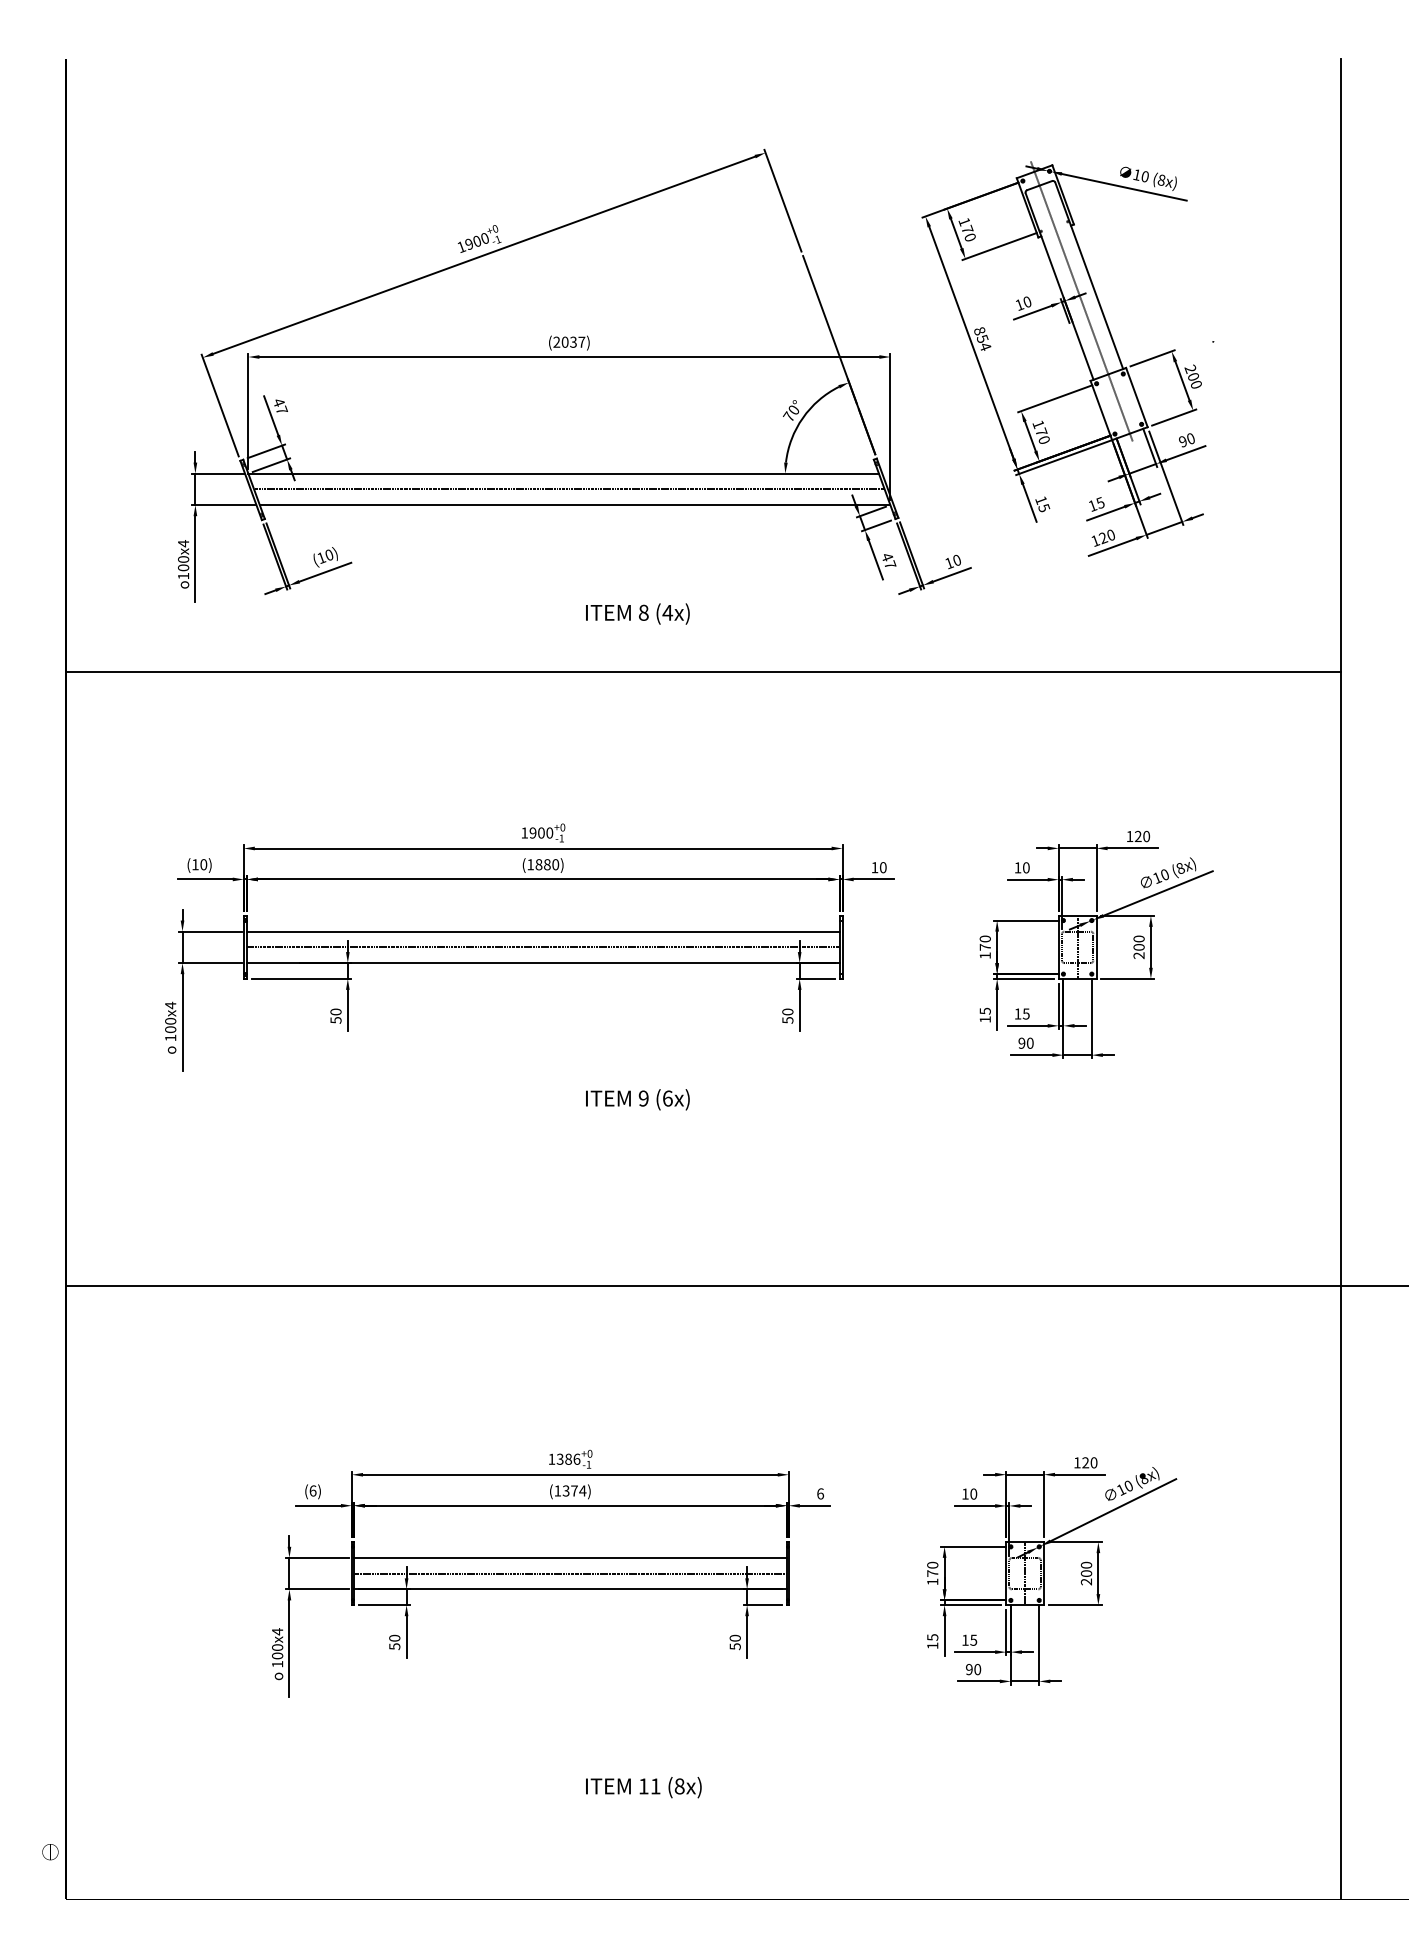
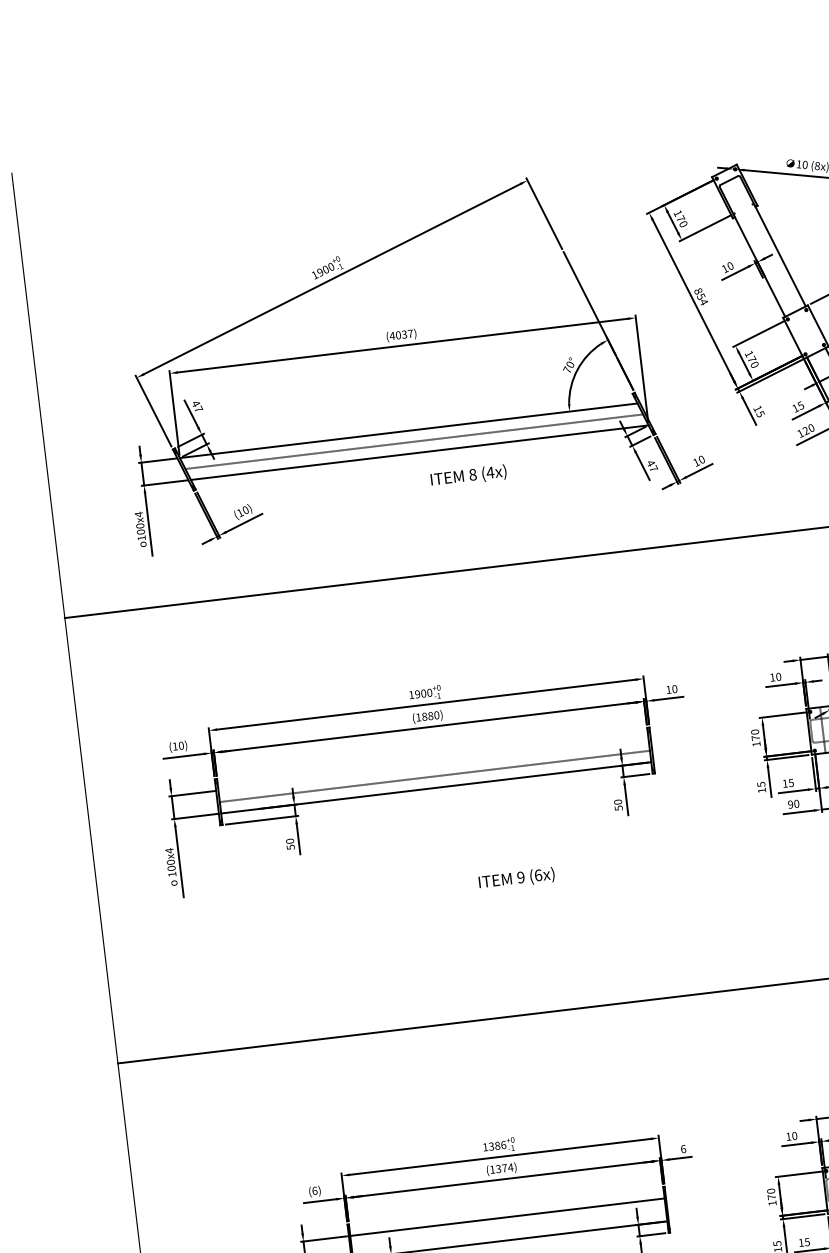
line: (1081, 301) -> (769, 261), removed
text: (556, 341) -> (392, 335), (2037) -> (4037)
text: (637, 613) -> (468, 475), moved
line: (542, 931) -> (433, 764), removed
line: (569, 1573) -> (508, 1228), removed

